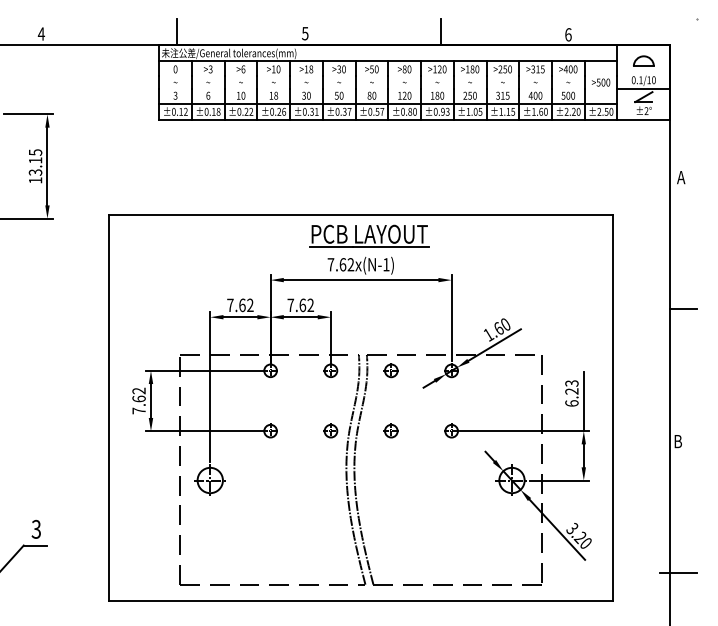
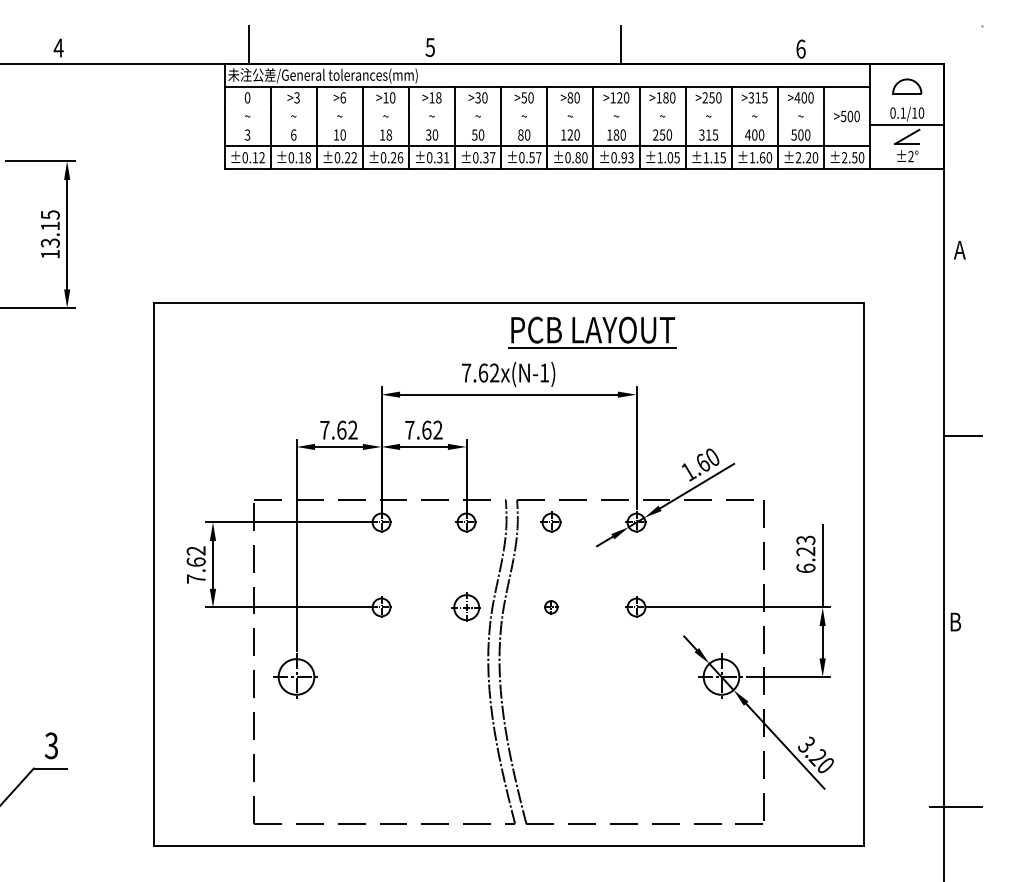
part: (369, 235) -> (592, 332), moved
part: (330, 430) -> (465, 606), size x1.4
part: (390, 430) -> (550, 606), size x0.7

